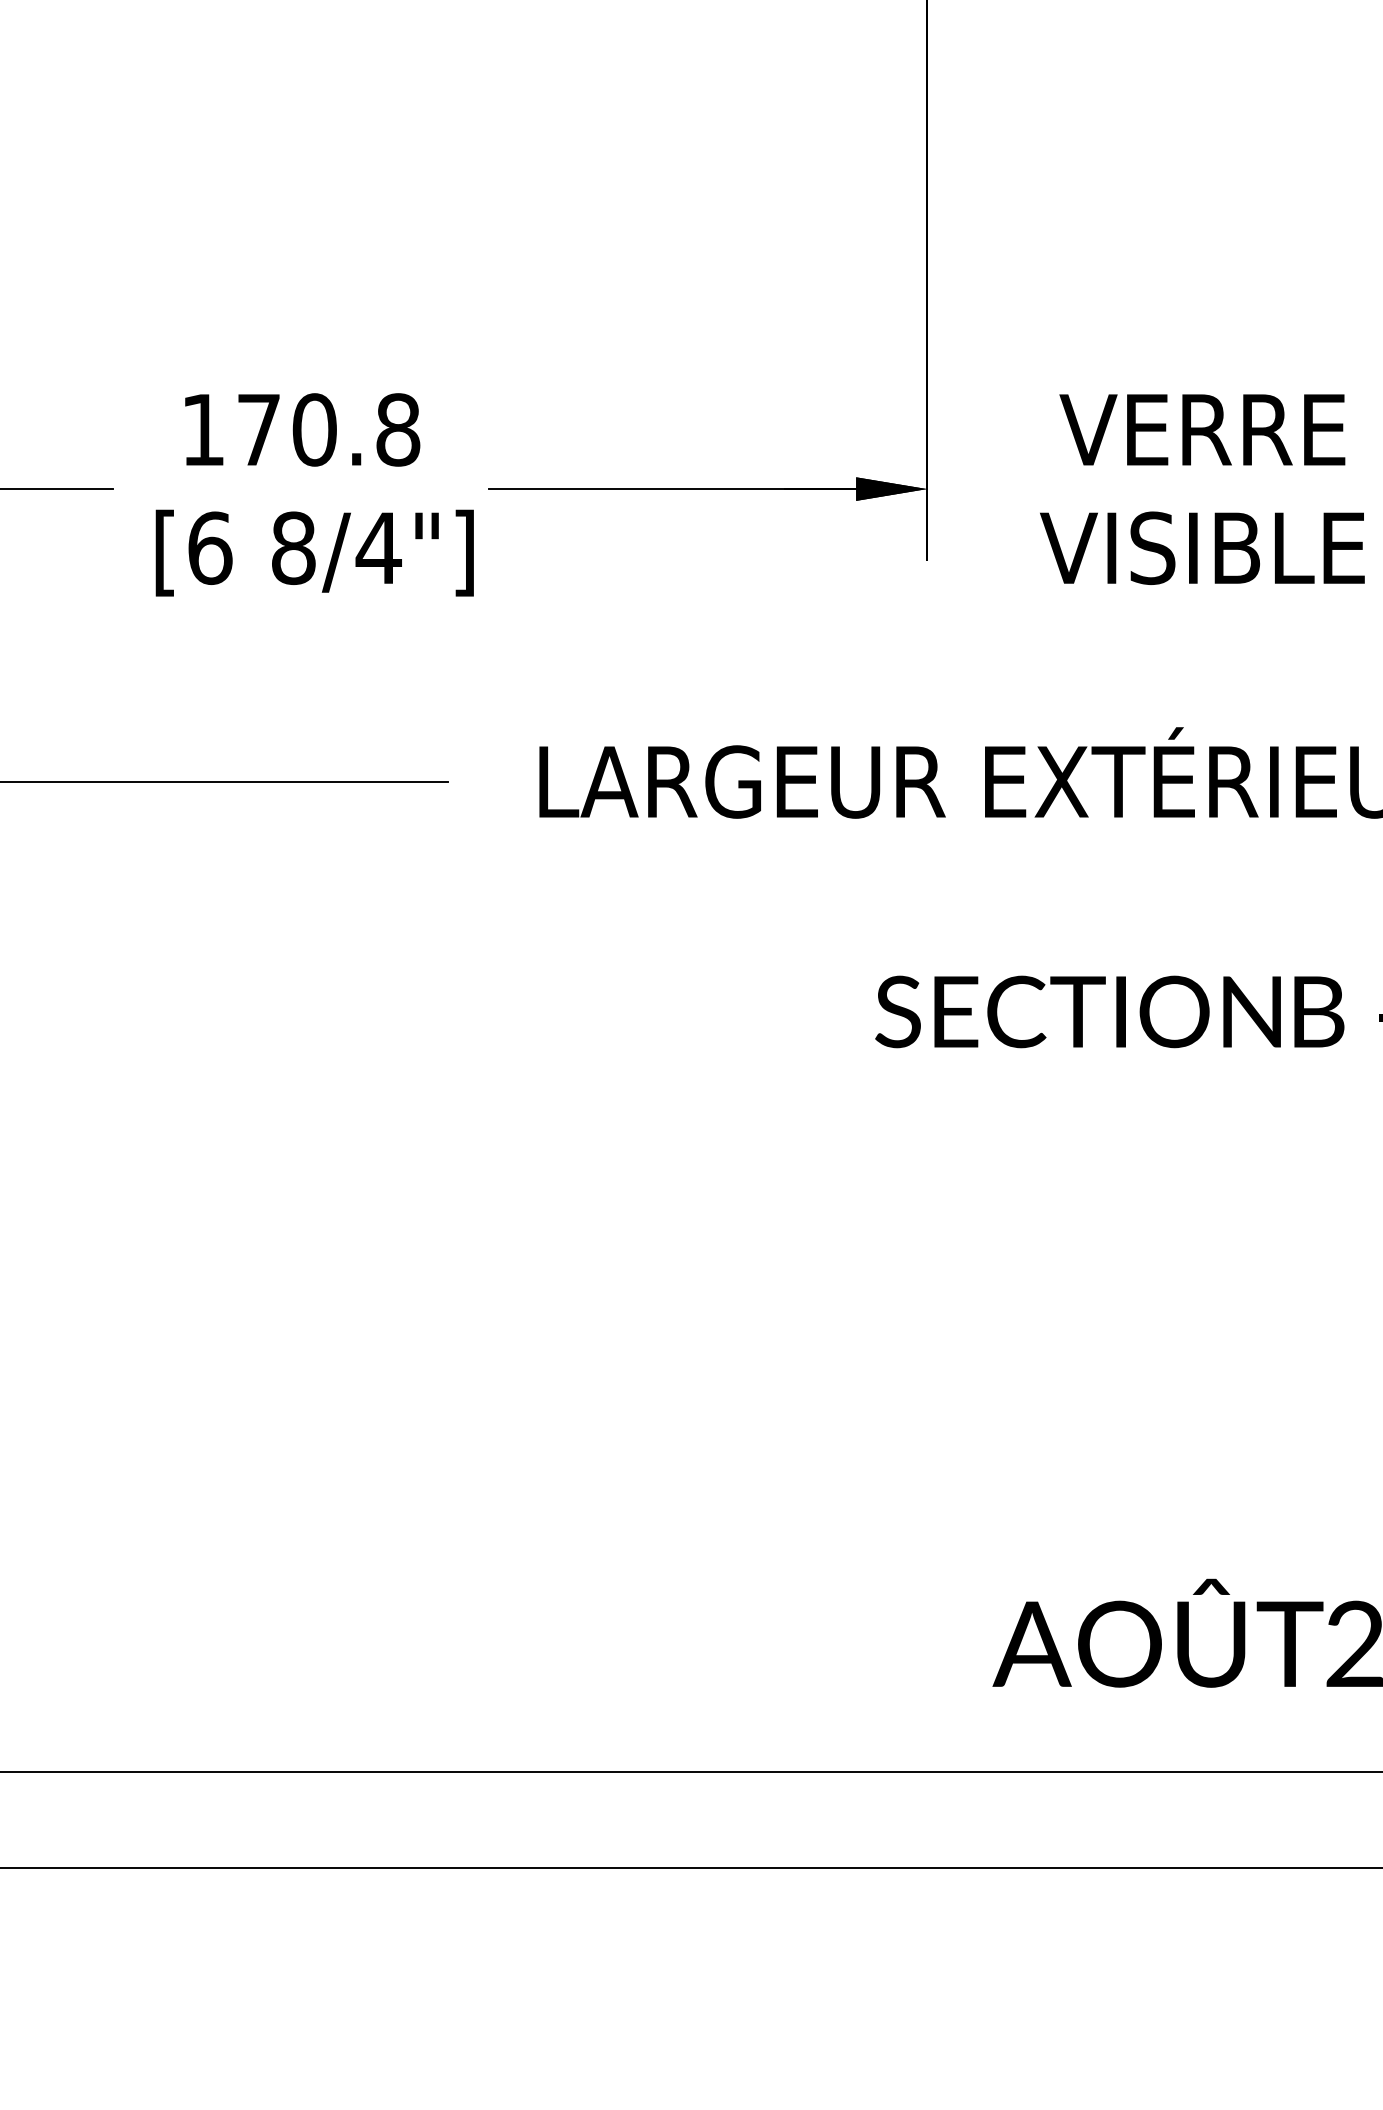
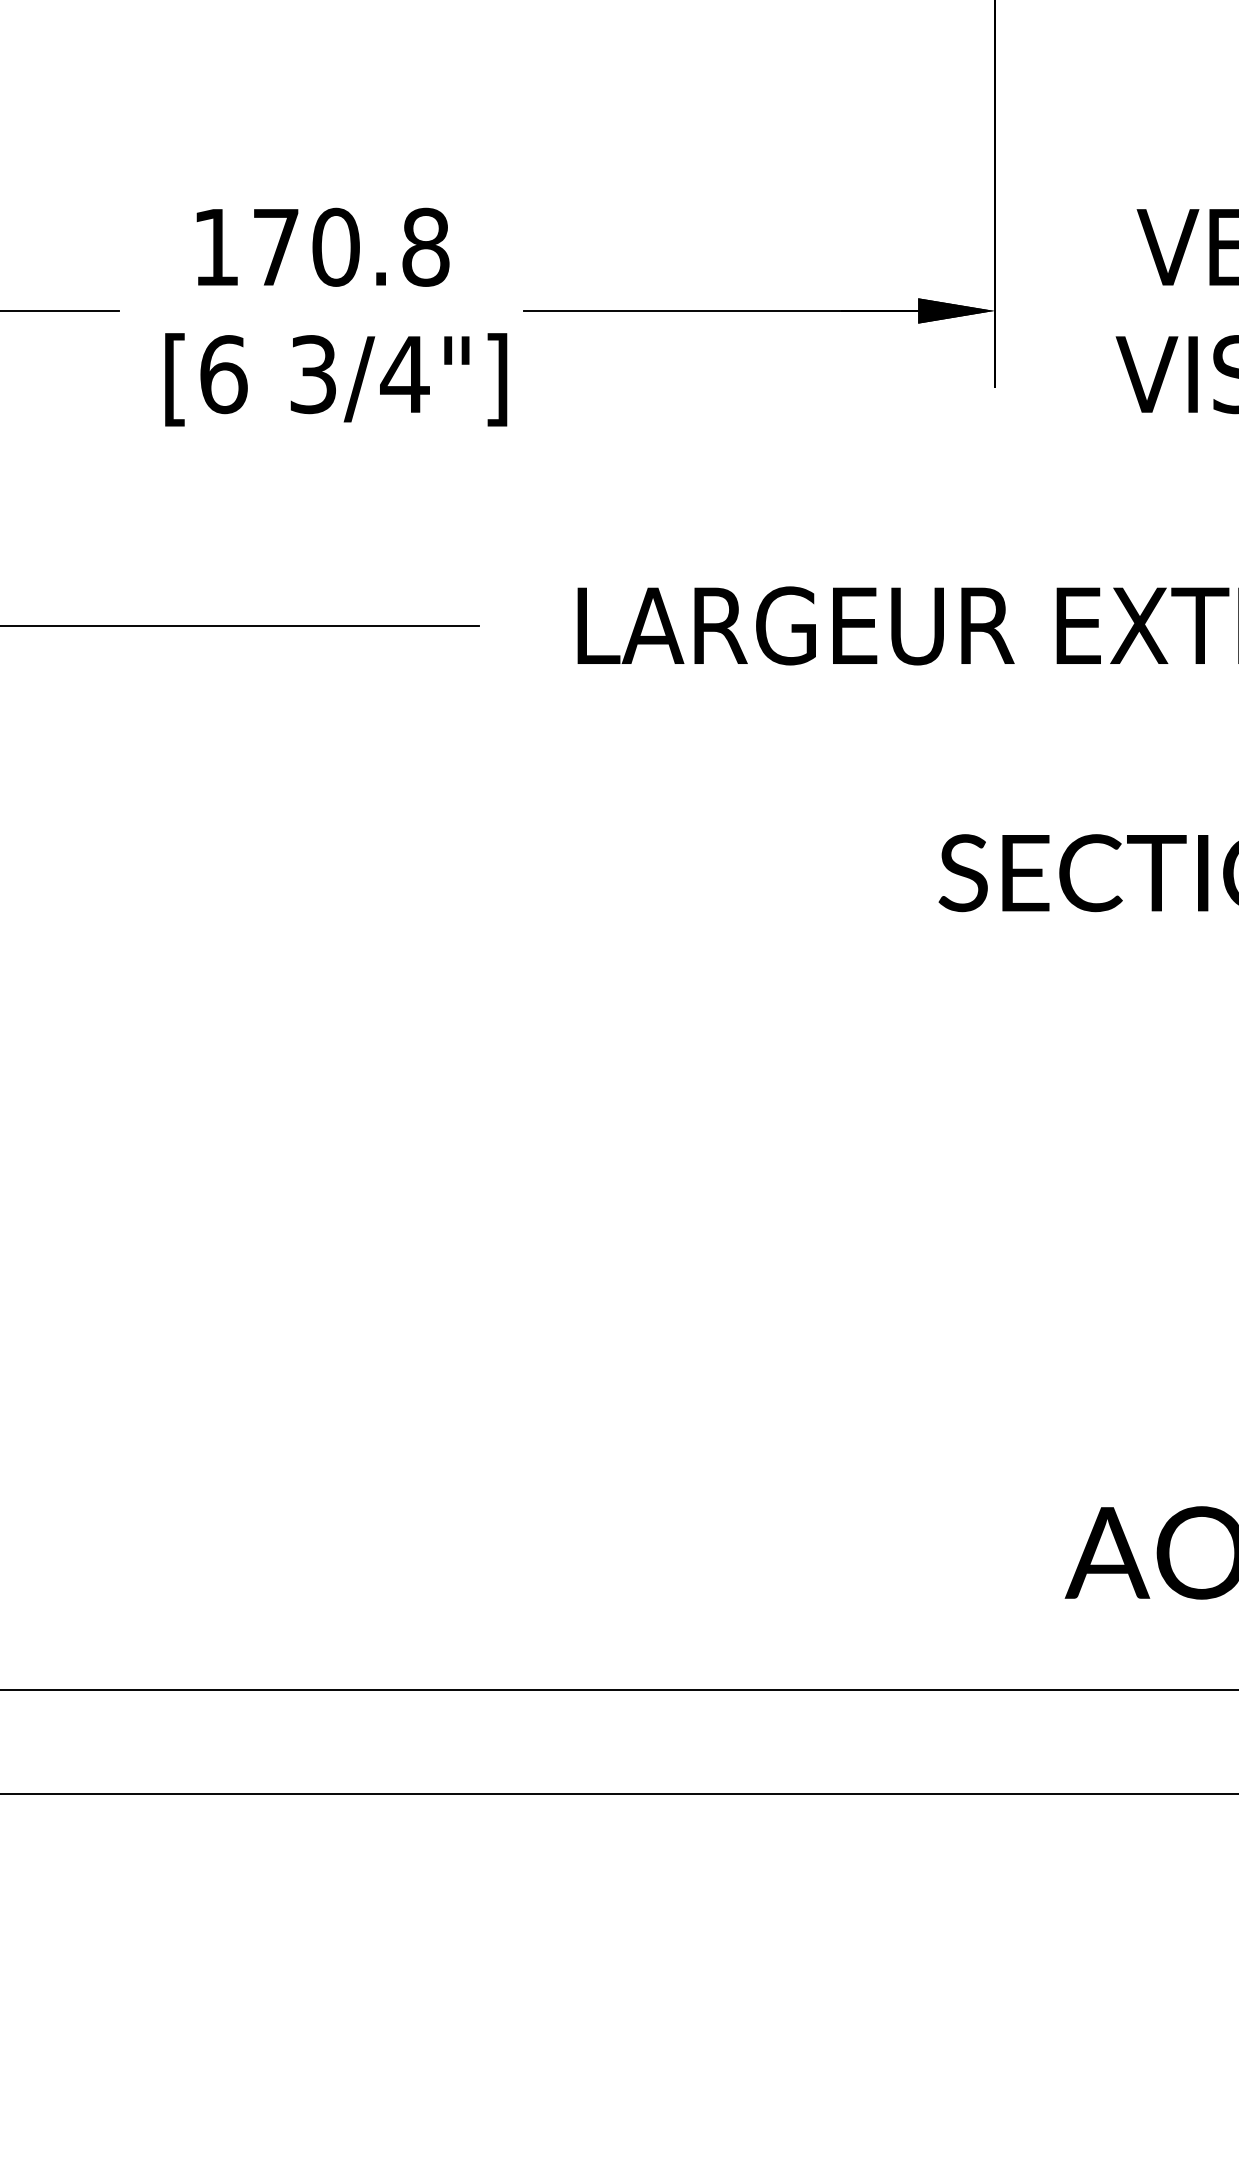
text: (293, 548) -> (313, 374), 8/4"] -> 3/4"]

